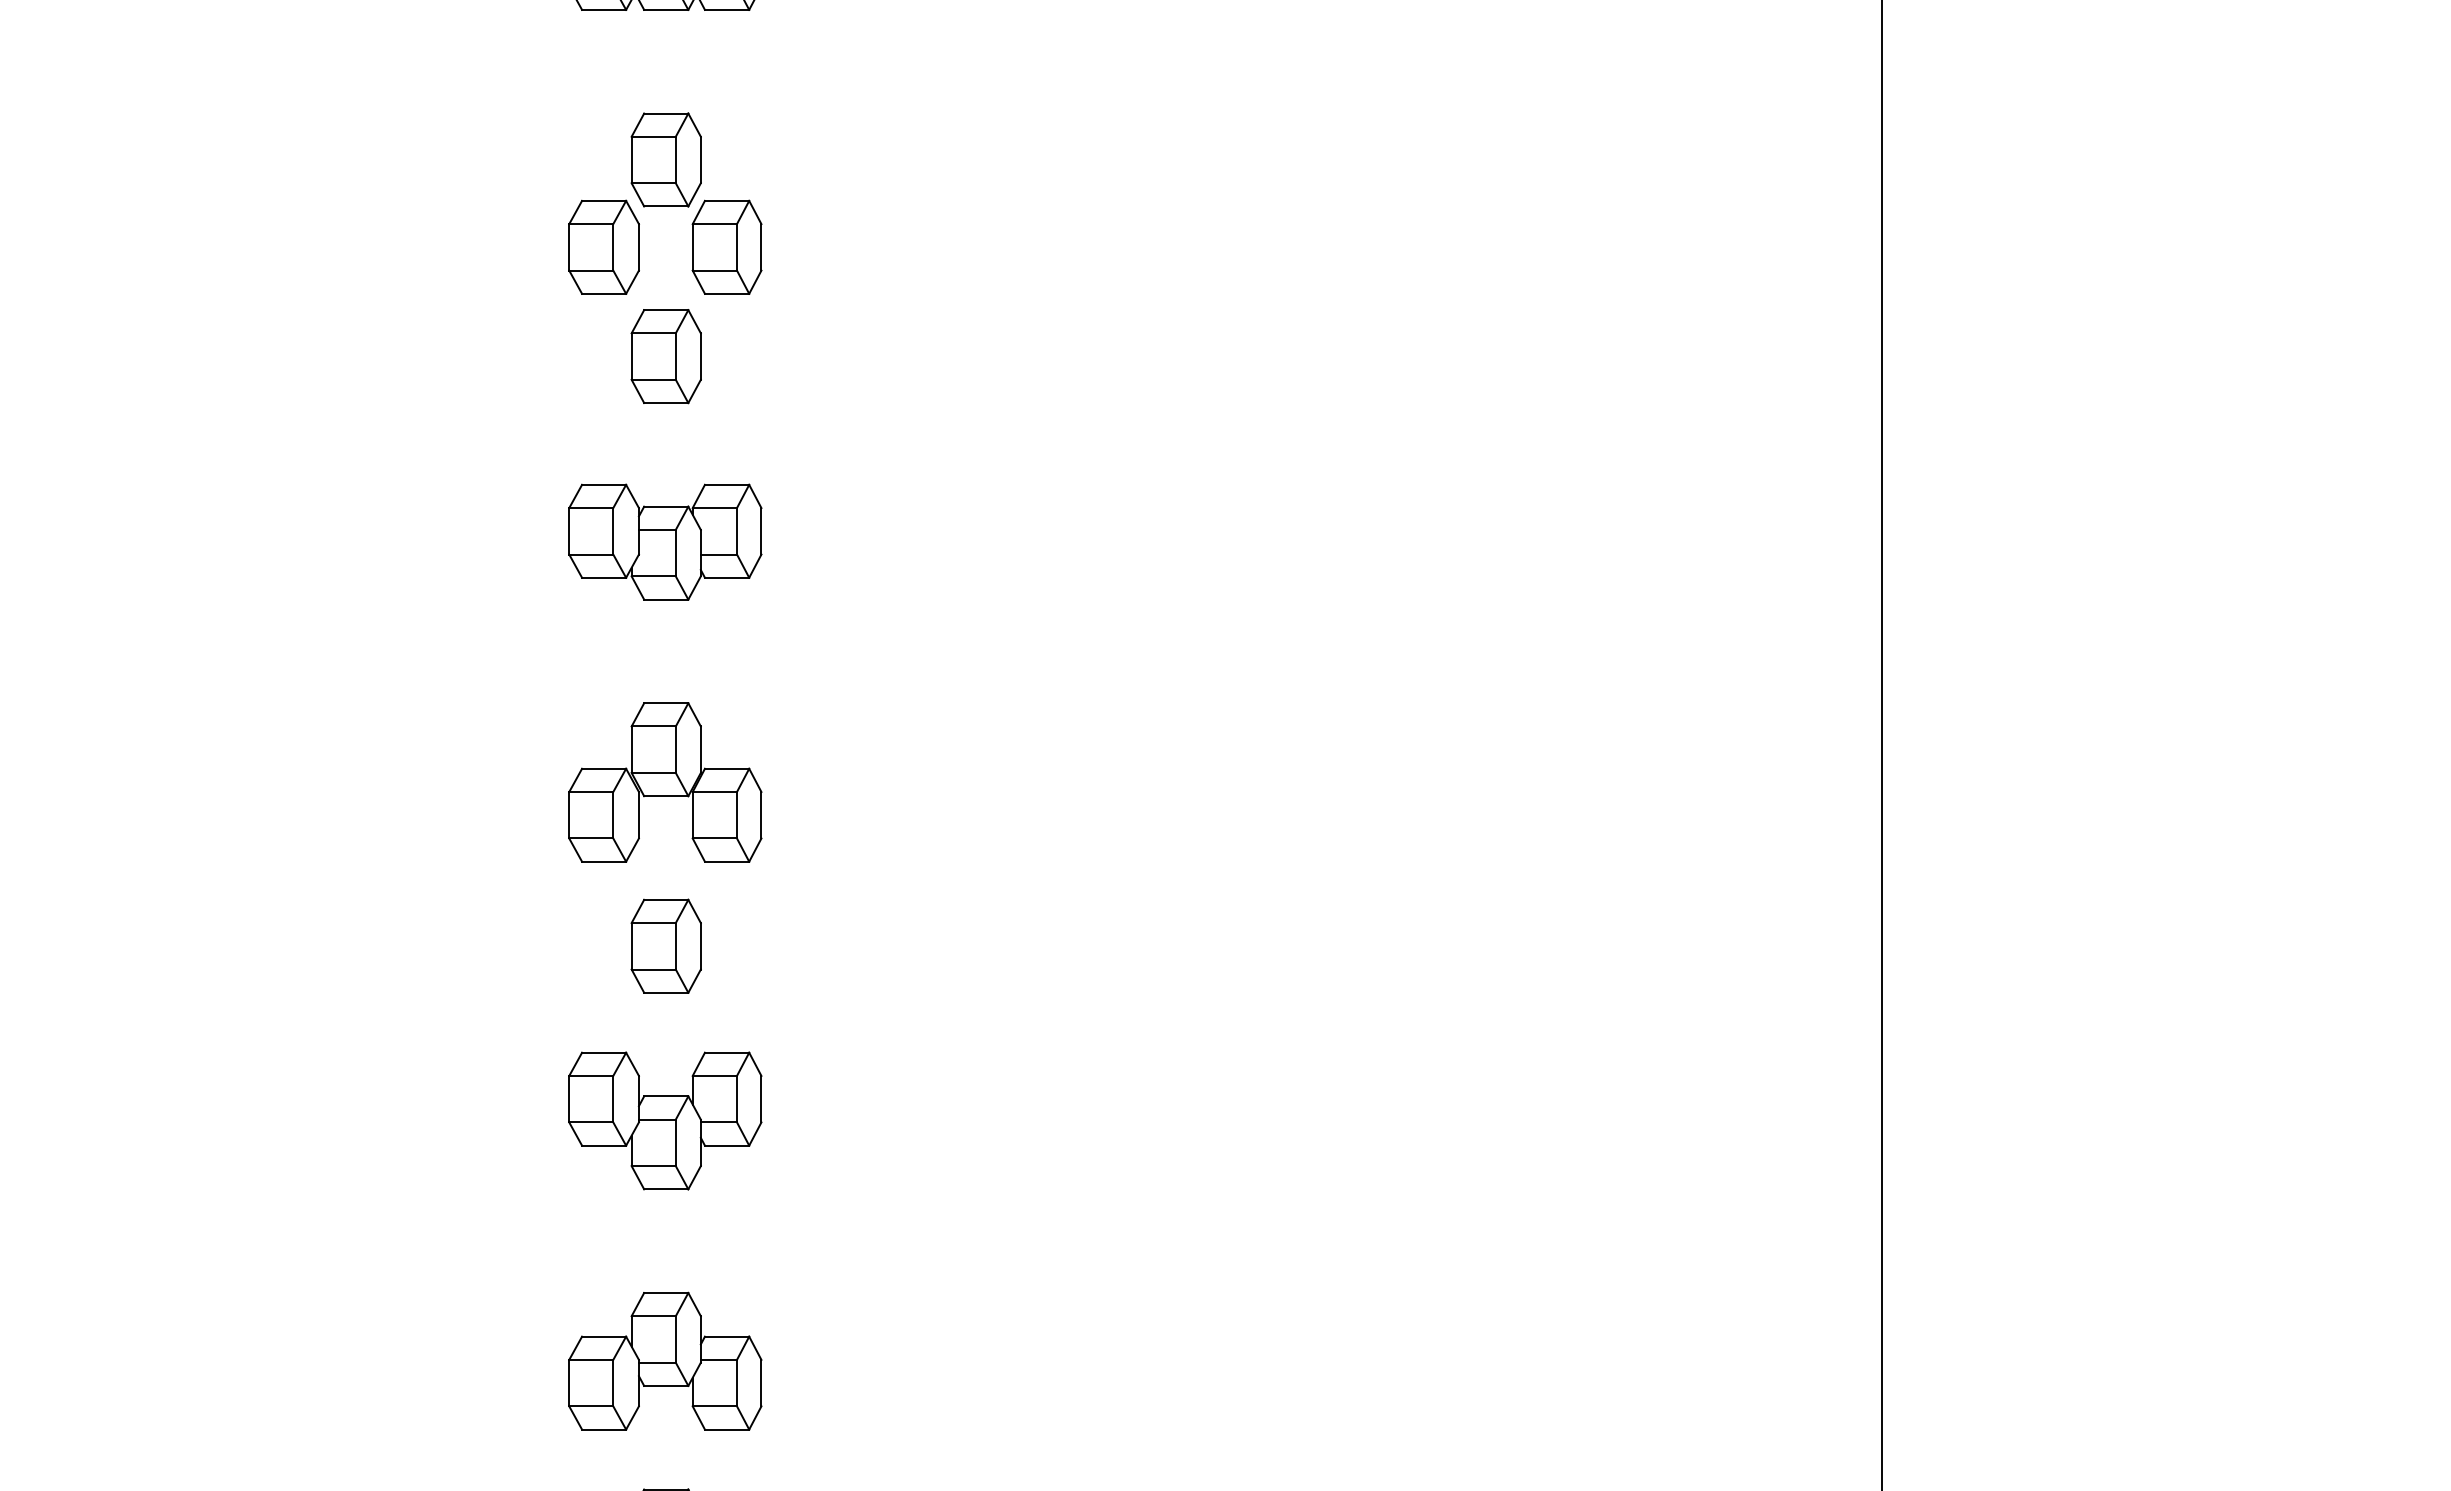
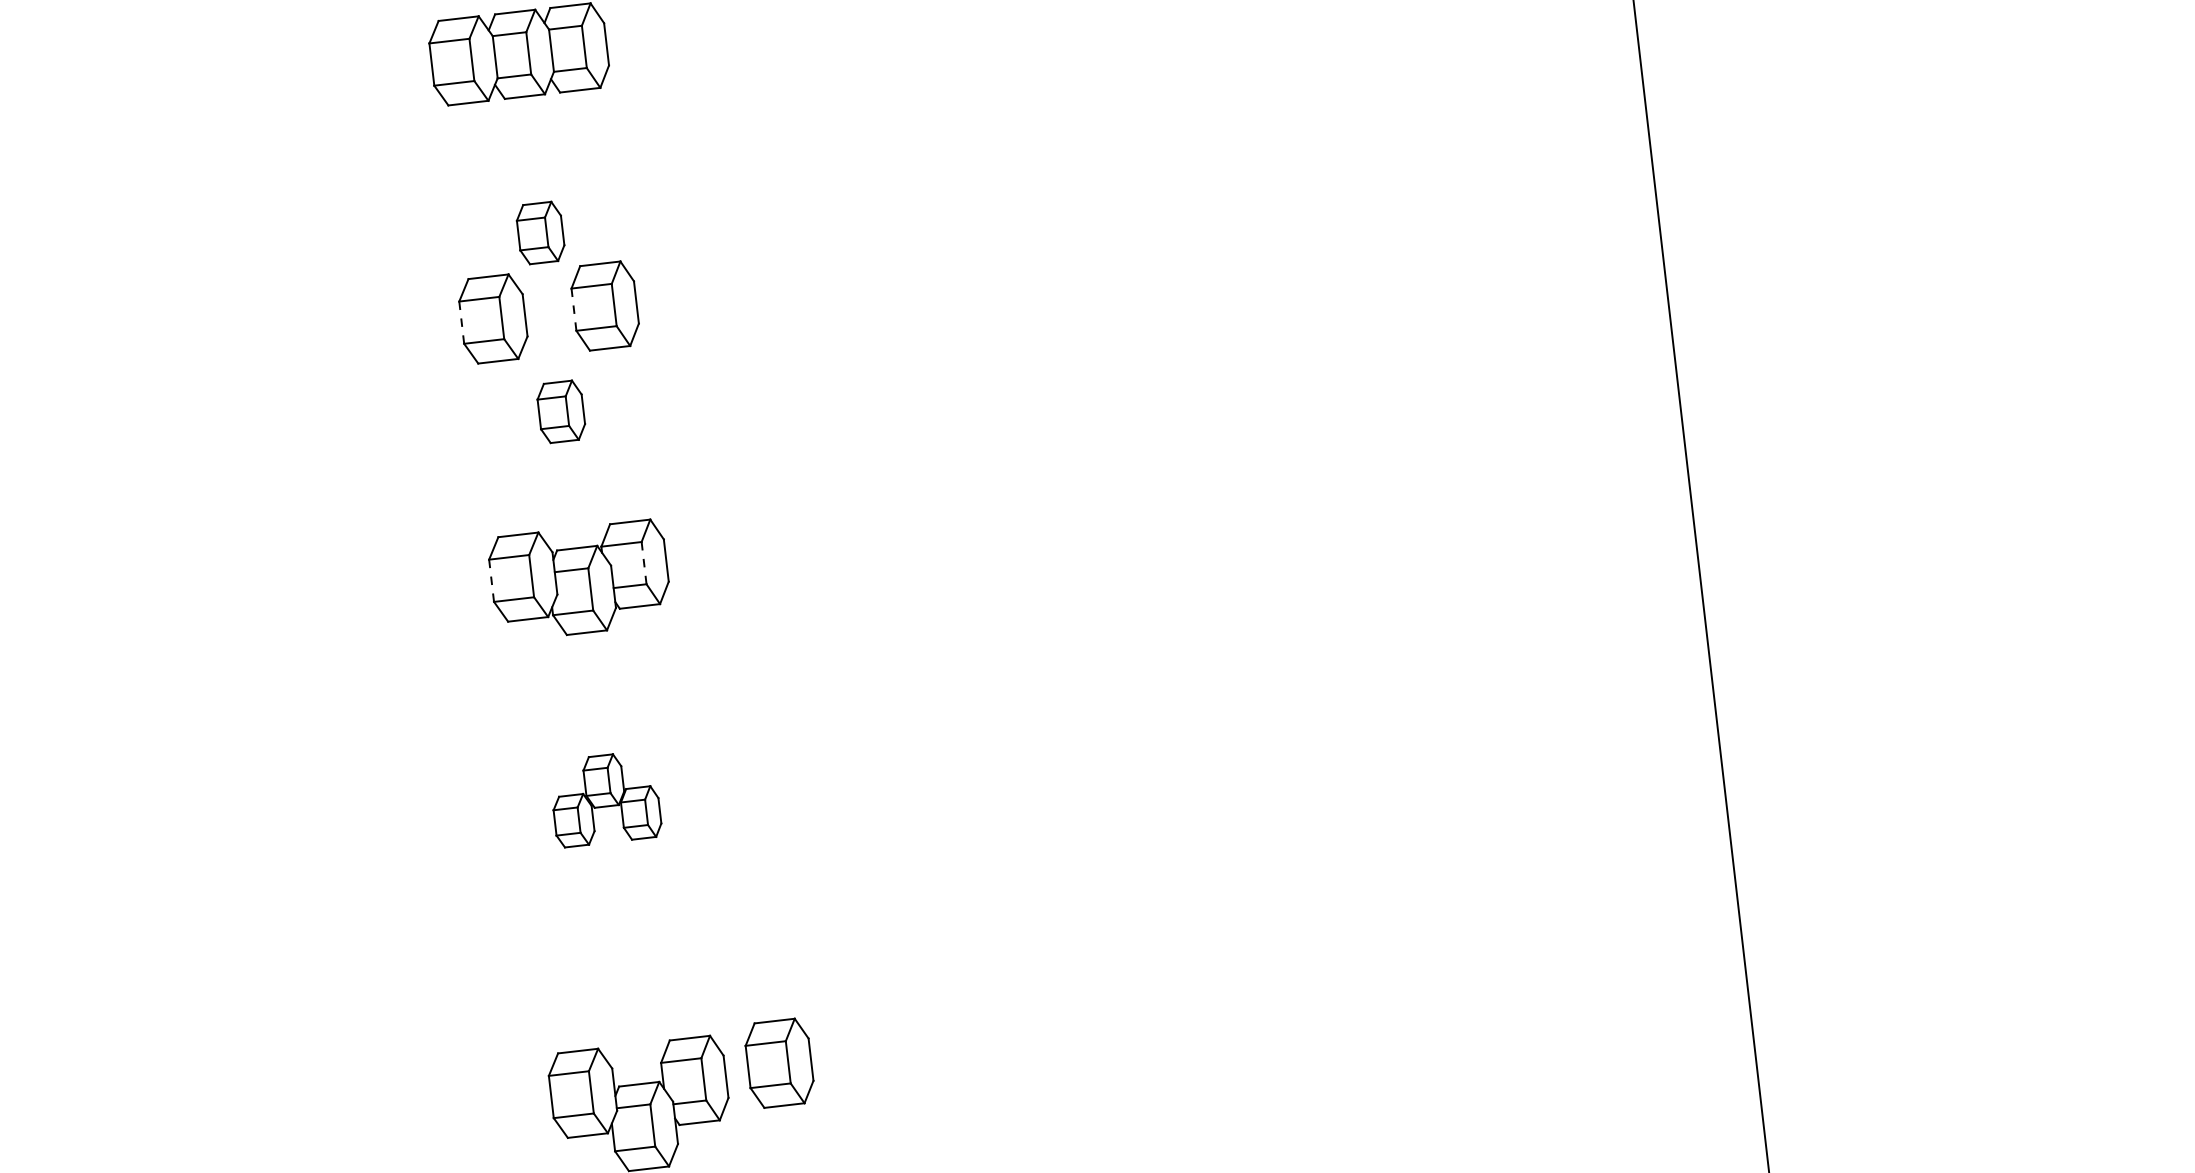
part: (665, 159) -> (539, 232), size x0.7
line: (569, 246) -> (461, 321), solid -> dashed
line: (692, 246) -> (573, 308), solid -> dashed
part: (665, 356) -> (560, 411), size x0.7
line: (569, 530) -> (491, 580), solid -> dashed
line: (737, 531) -> (644, 563), solid -> dashed
part: (665, 782) -> (605, 799), size x0.6
part: (665, 945) -> (778, 1062), moved

